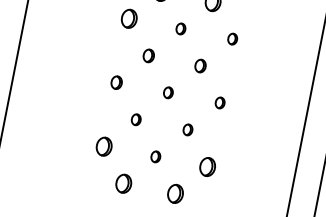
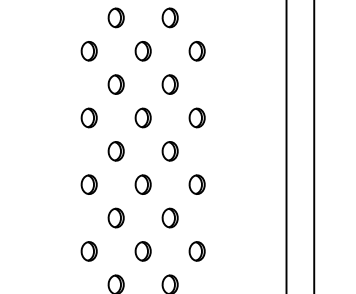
part: (180, 28) -> (142, 117), size x1.67
part: (232, 38) -> (196, 117), size x1.67
part: (148, 55) -> (115, 151), size x1.43
part: (199, 66) -> (169, 151), size x1.43
part: (116, 82) -> (88, 184), size x1.43
part: (167, 92) -> (142, 184), size x1.67
part: (219, 102) -> (196, 184), size x1.67
part: (135, 119) -> (115, 217), size x1.67
part: (187, 129) -> (169, 217), size x1.67
part: (155, 156) -> (142, 251), size x1.67

